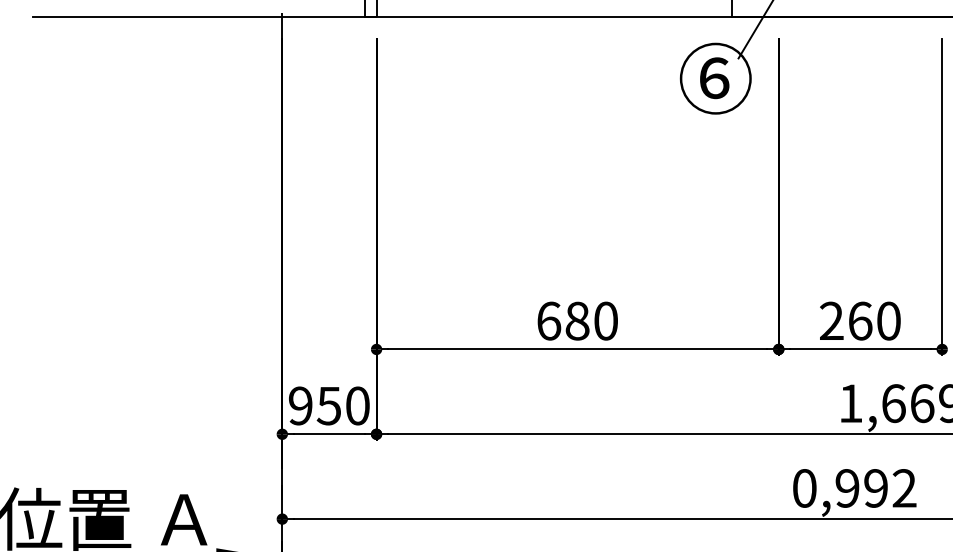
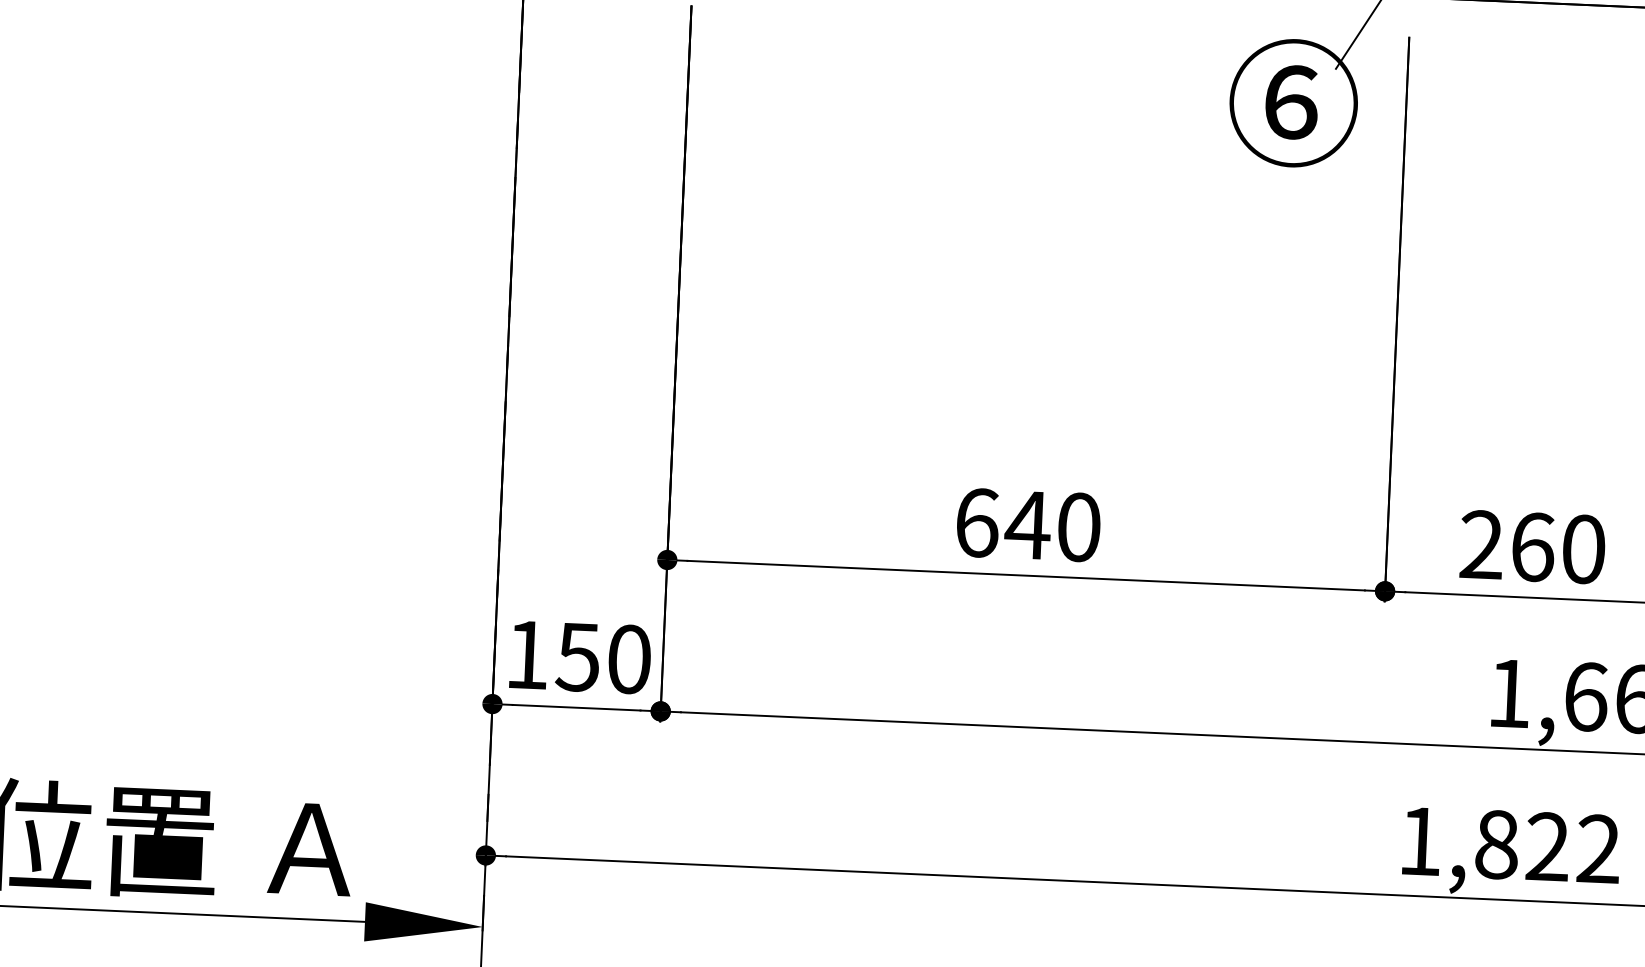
text: (577, 320) -> (1028, 523), 680 -> 640
text: (300, 405) -> (527, 654), 950 -> 150
text: (840, 488) -> (1484, 844), 0,992 -> 1,822

